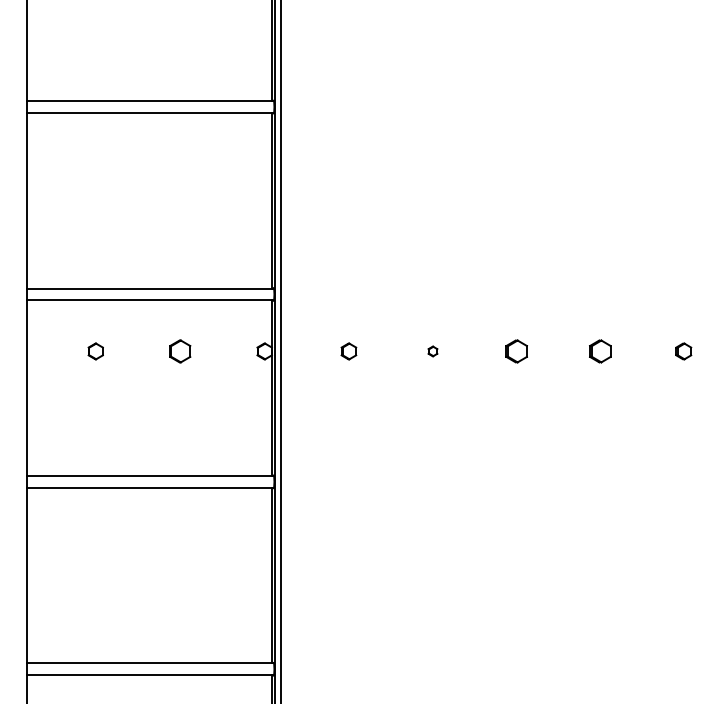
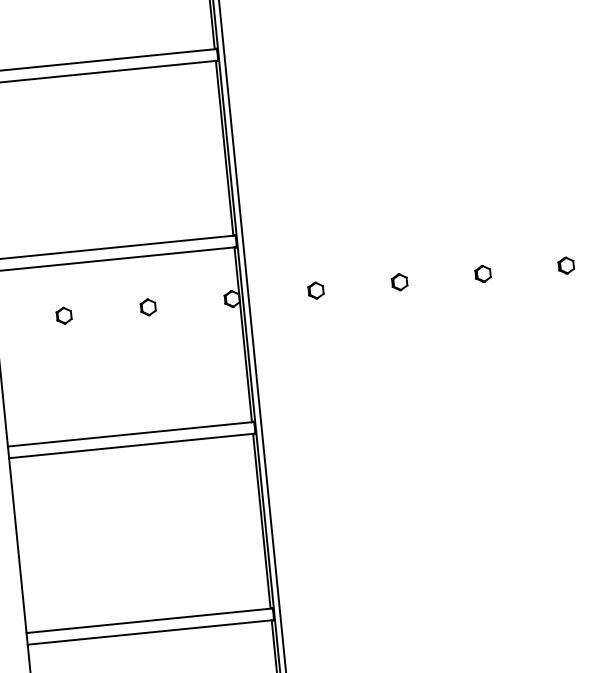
part: (180, 351) -> (148, 307), size x0.71
part: (432, 351) -> (399, 282), size x1.67
part: (516, 351) -> (482, 274), size x0.71
part: (600, 351) -> (566, 265), size x0.71

